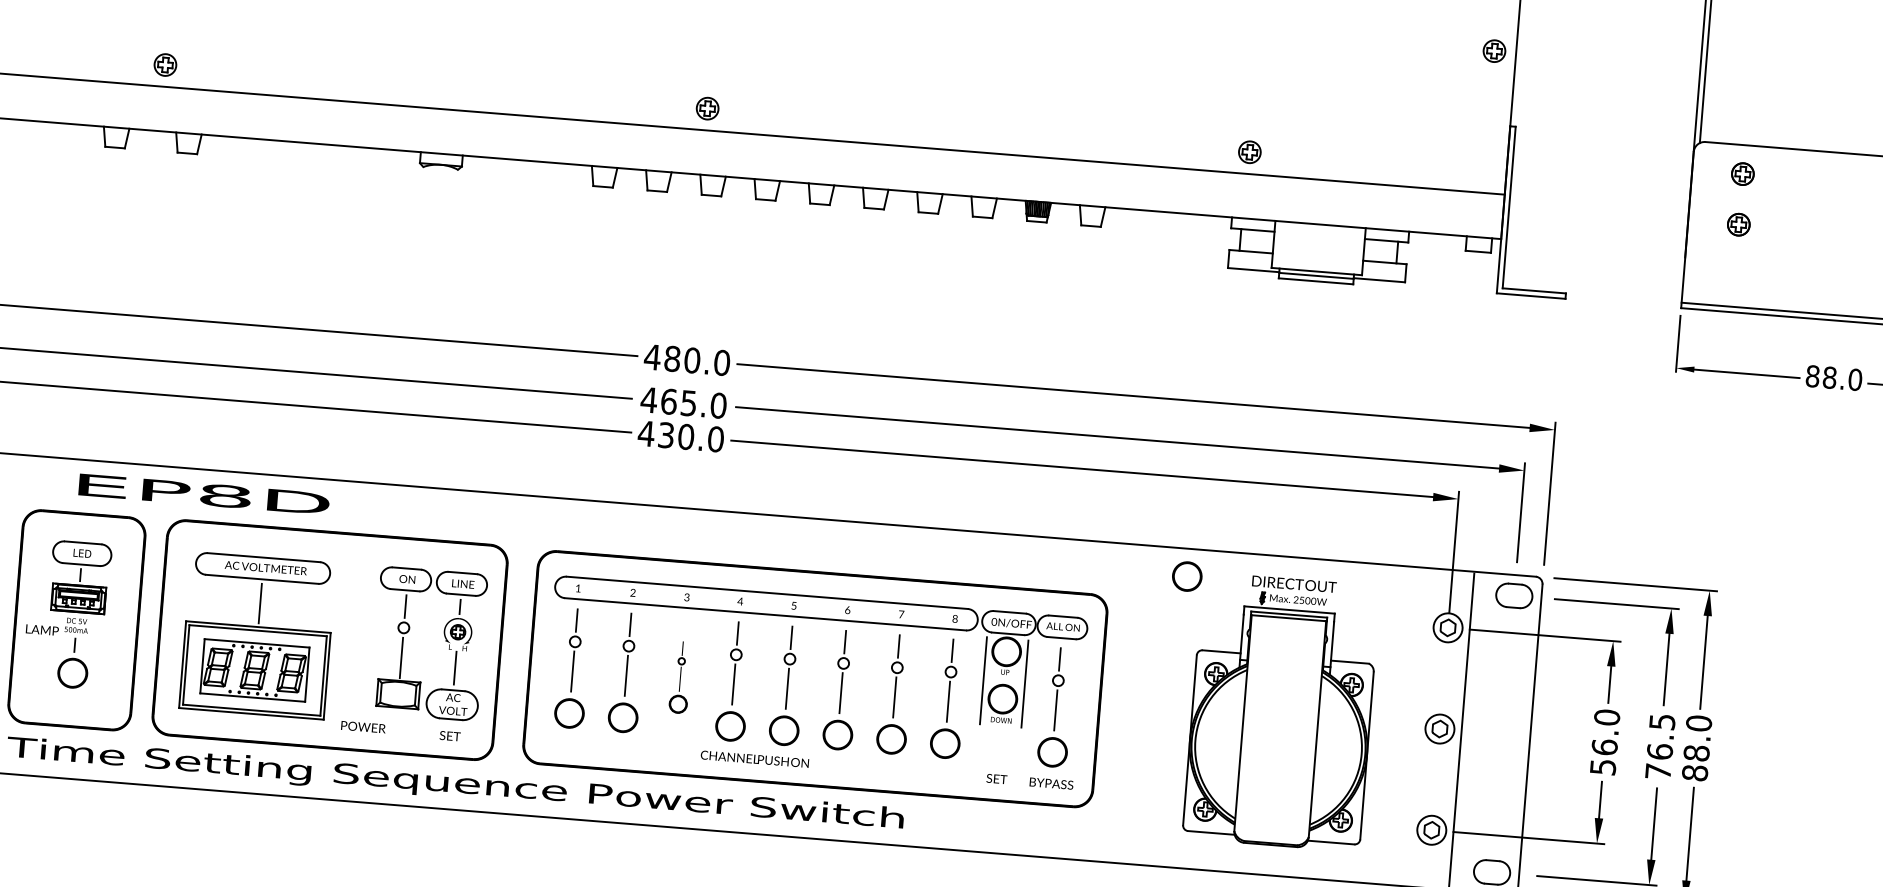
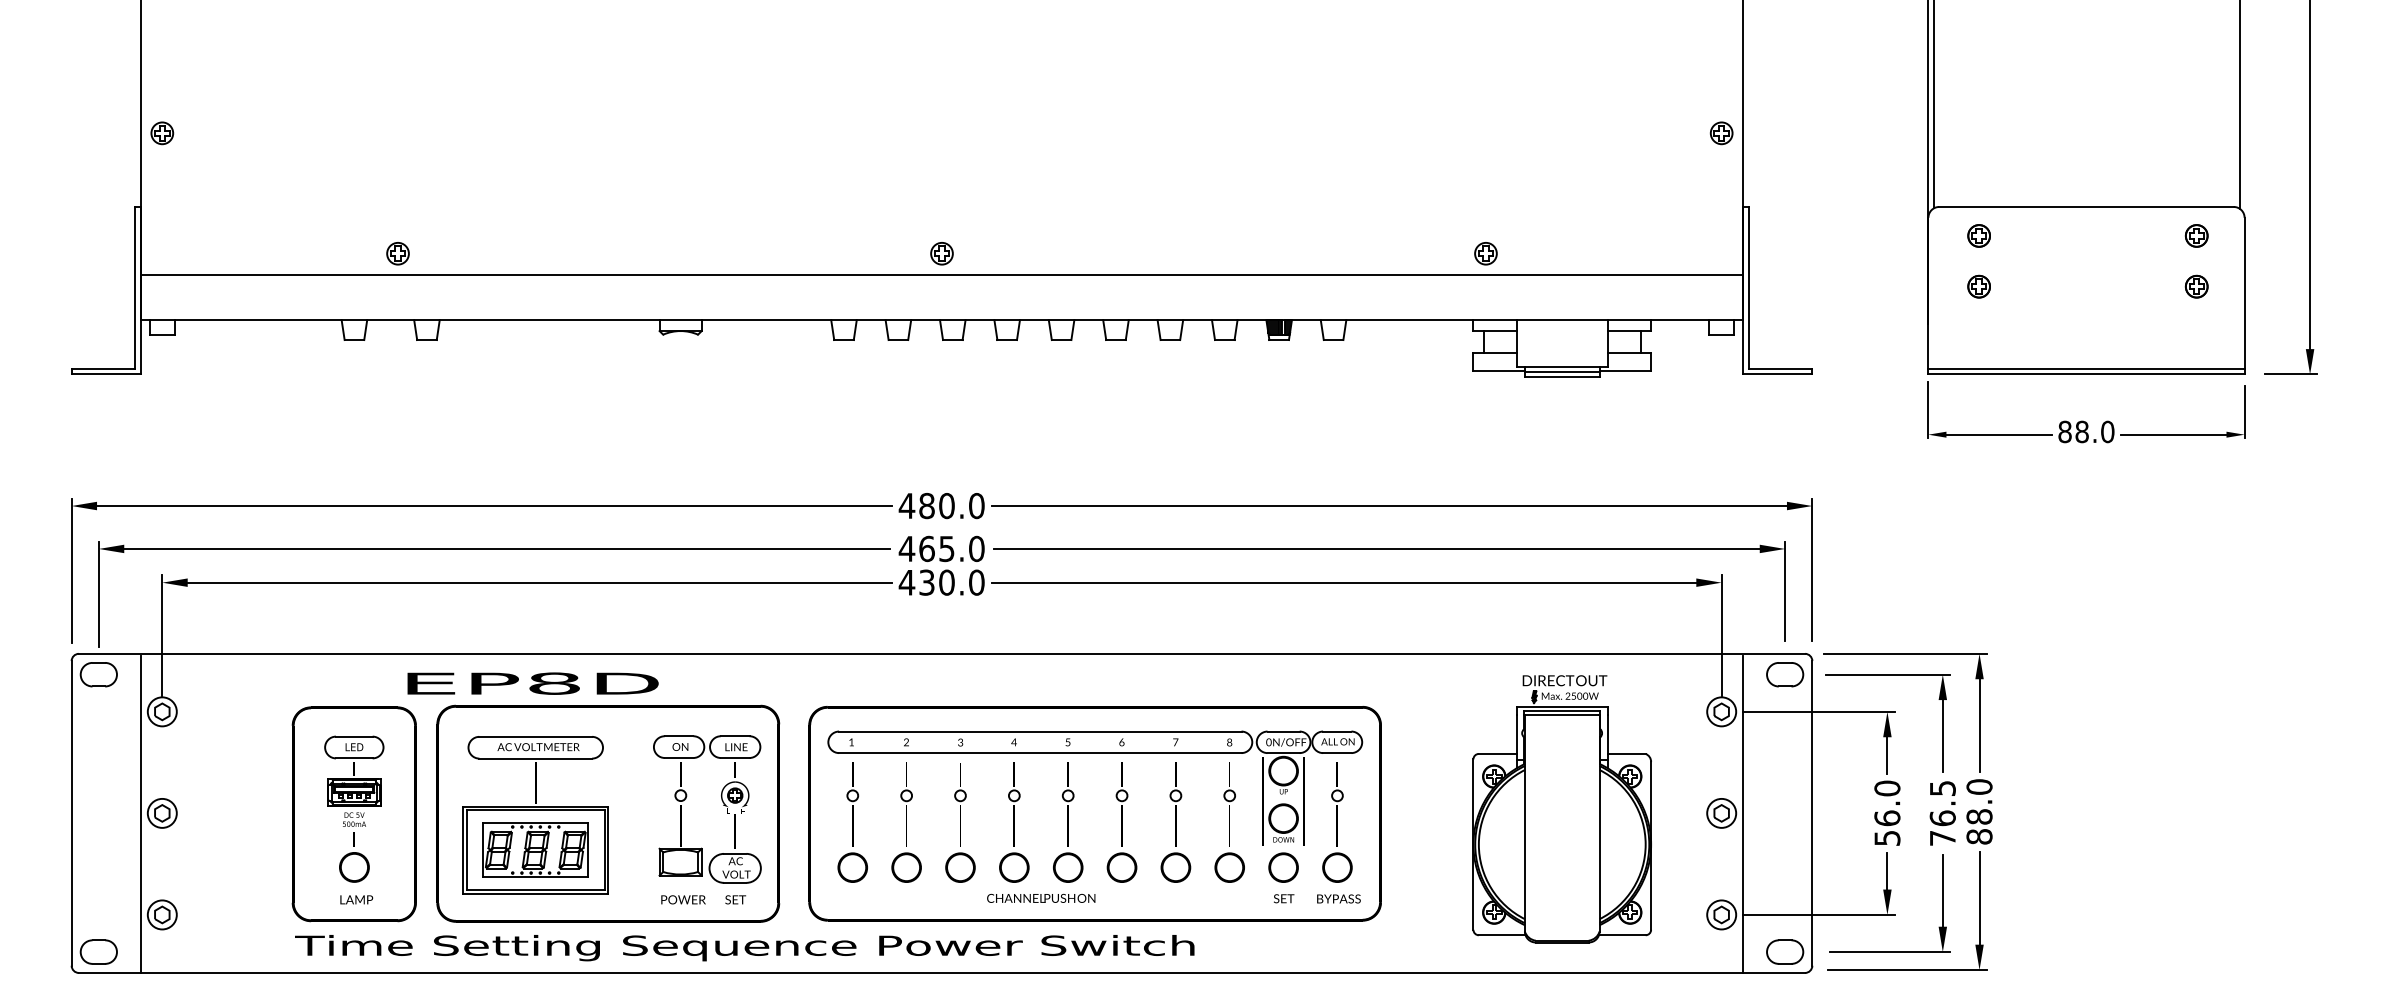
text: (203, 494) -> (532, 683), moved
circle: (1187, 576) -> (1283, 867), moved
text: (42, 629) -> (356, 899), moved
part: (680, 677) -> (960, 822), size x1.67
text: (363, 726) -> (683, 899), moved

